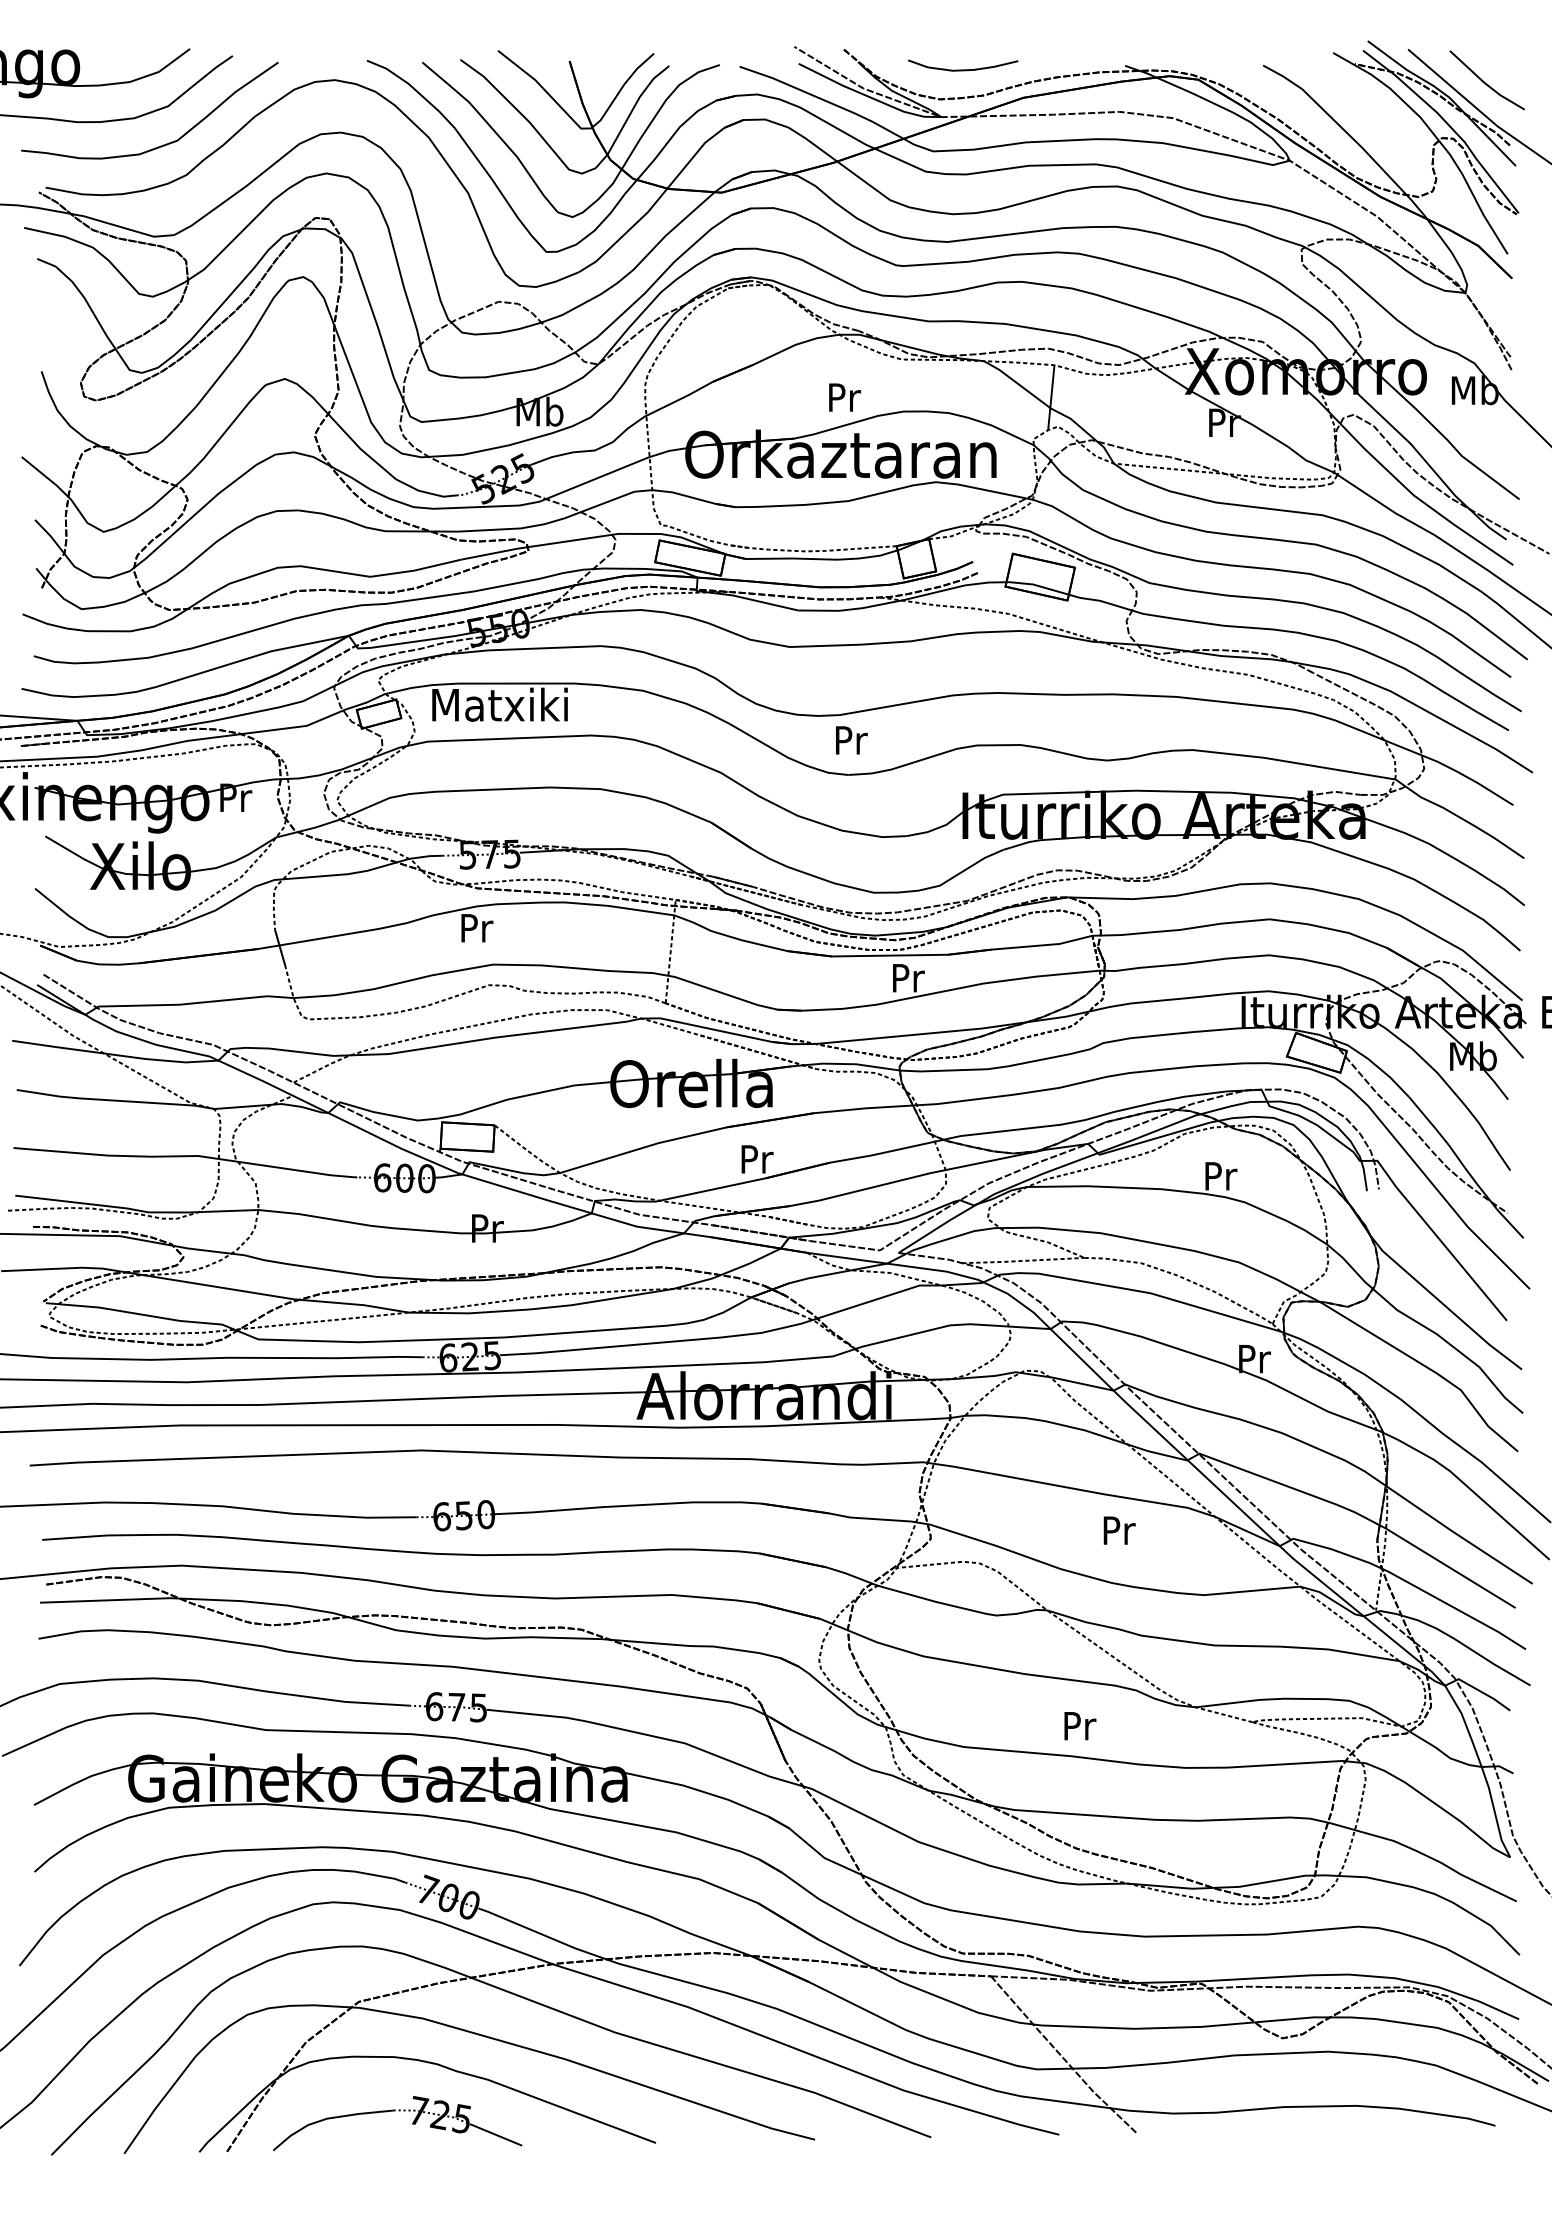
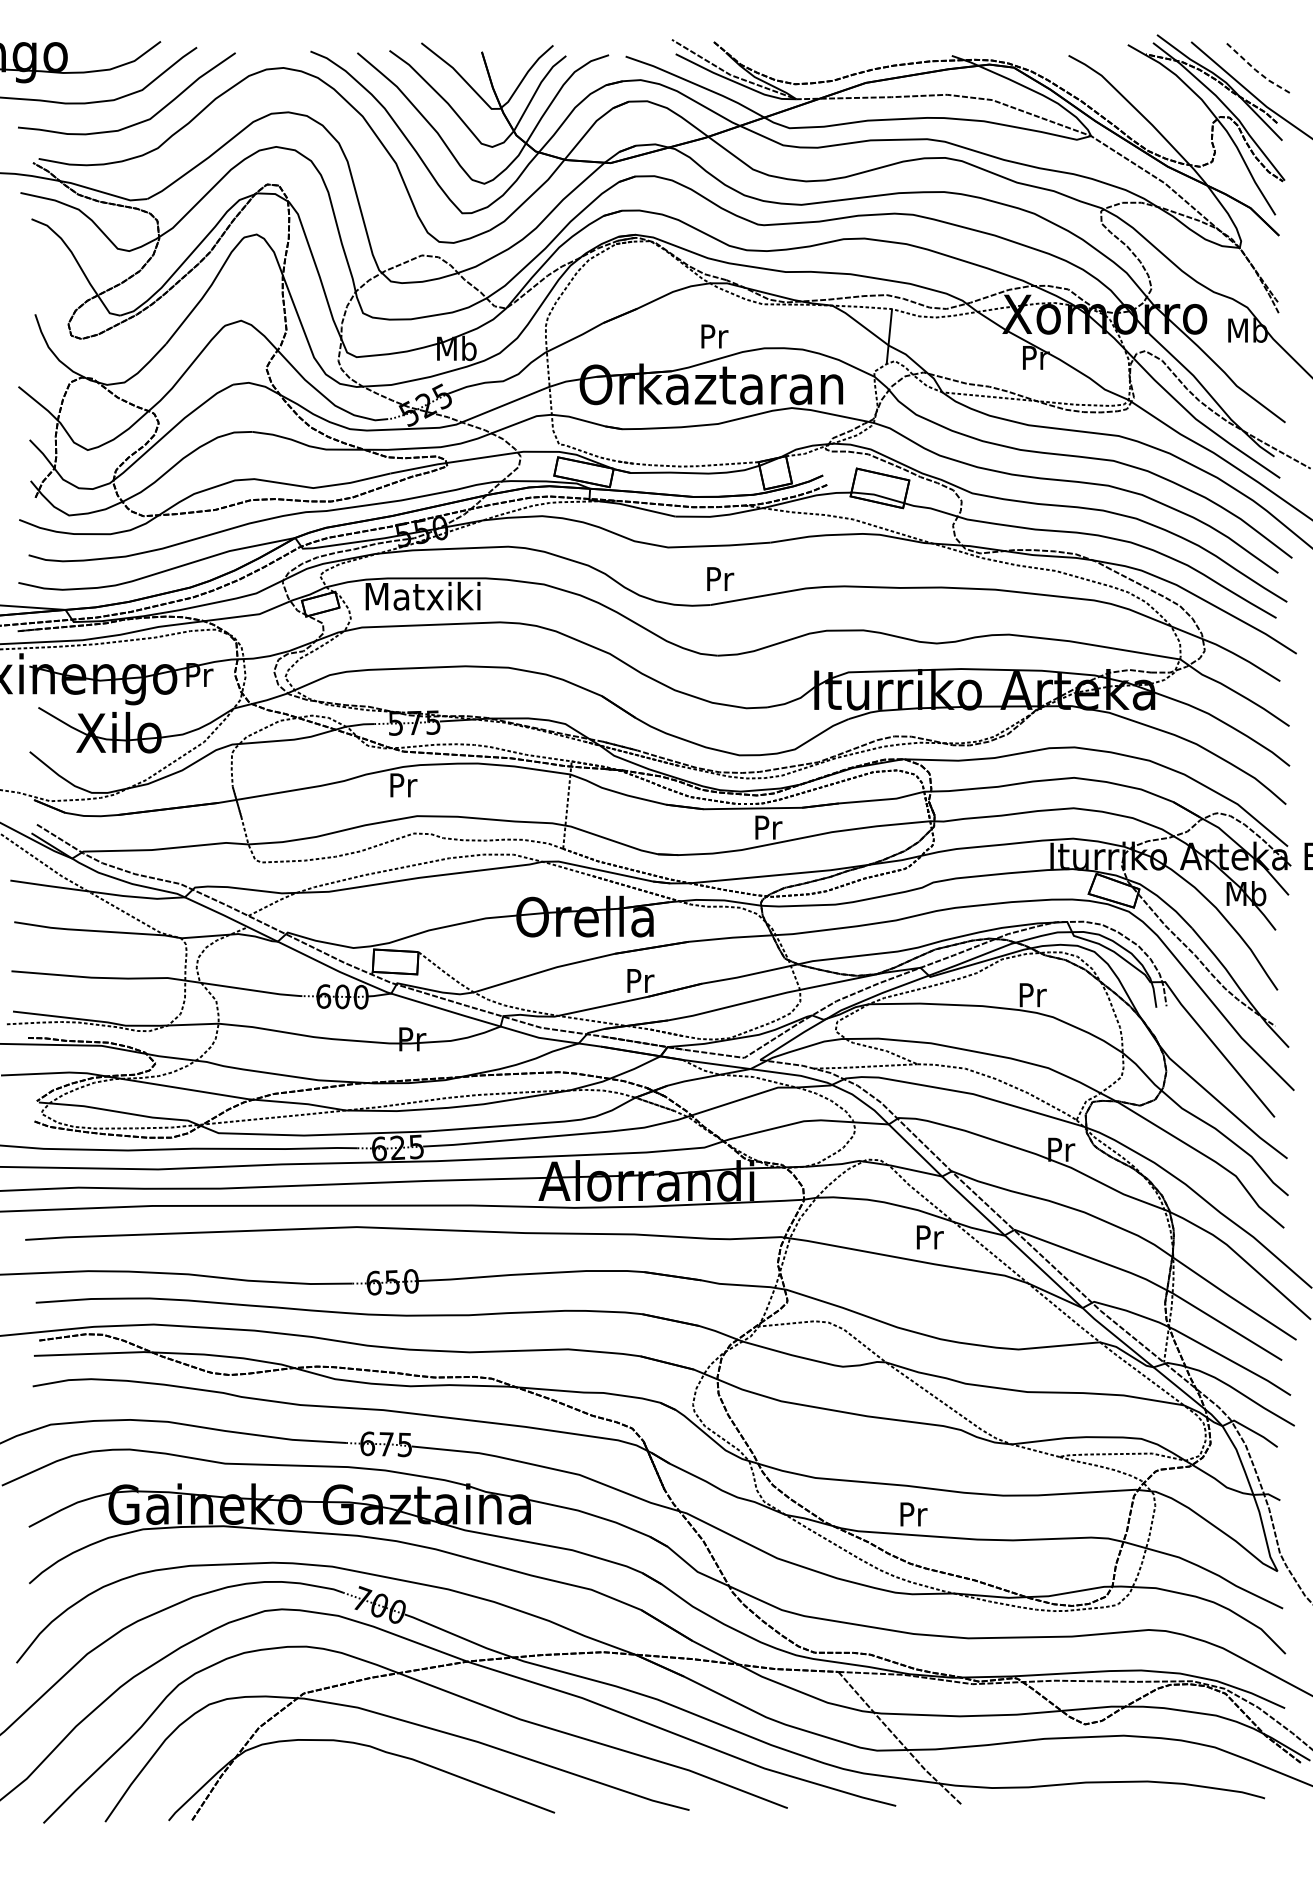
curve: (963, 69) -> (815, 58), removed
line: (1484, 83) -> (1255, 70), solid -> dashed
text: (851, 740) -> (720, 579), moved
text: (1119, 1530) -> (930, 1237), moved
text: (1080, 1726) -> (914, 1514), moved
part: (398, 2111) -> (337, 1786), removed

